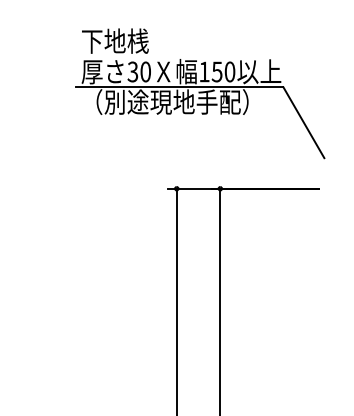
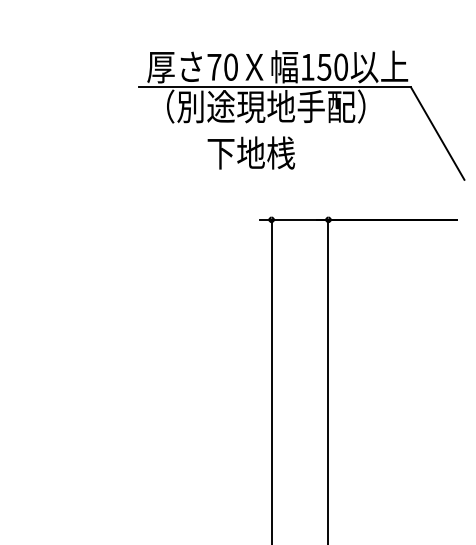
text: (115, 40) -> (251, 152), moved
text: (133, 71) -> (214, 66), 30 -> 70

